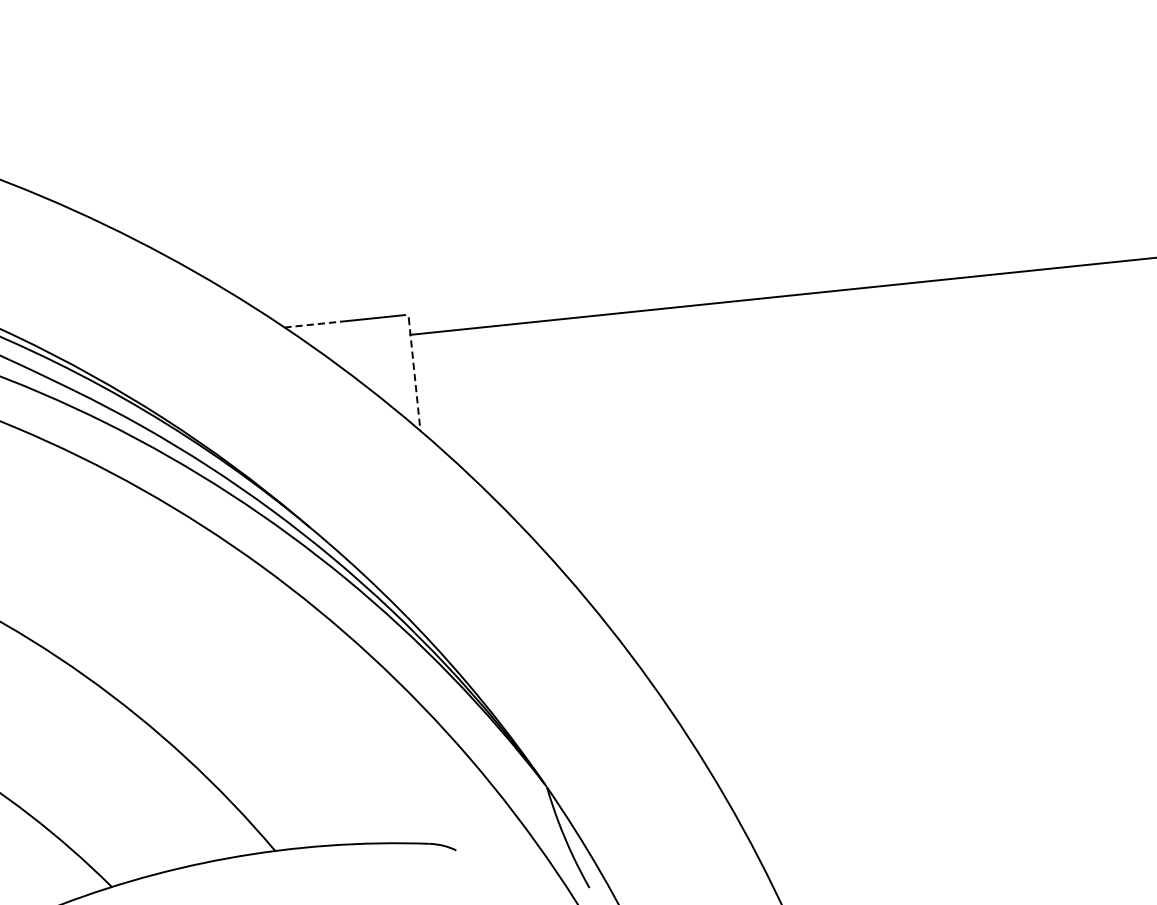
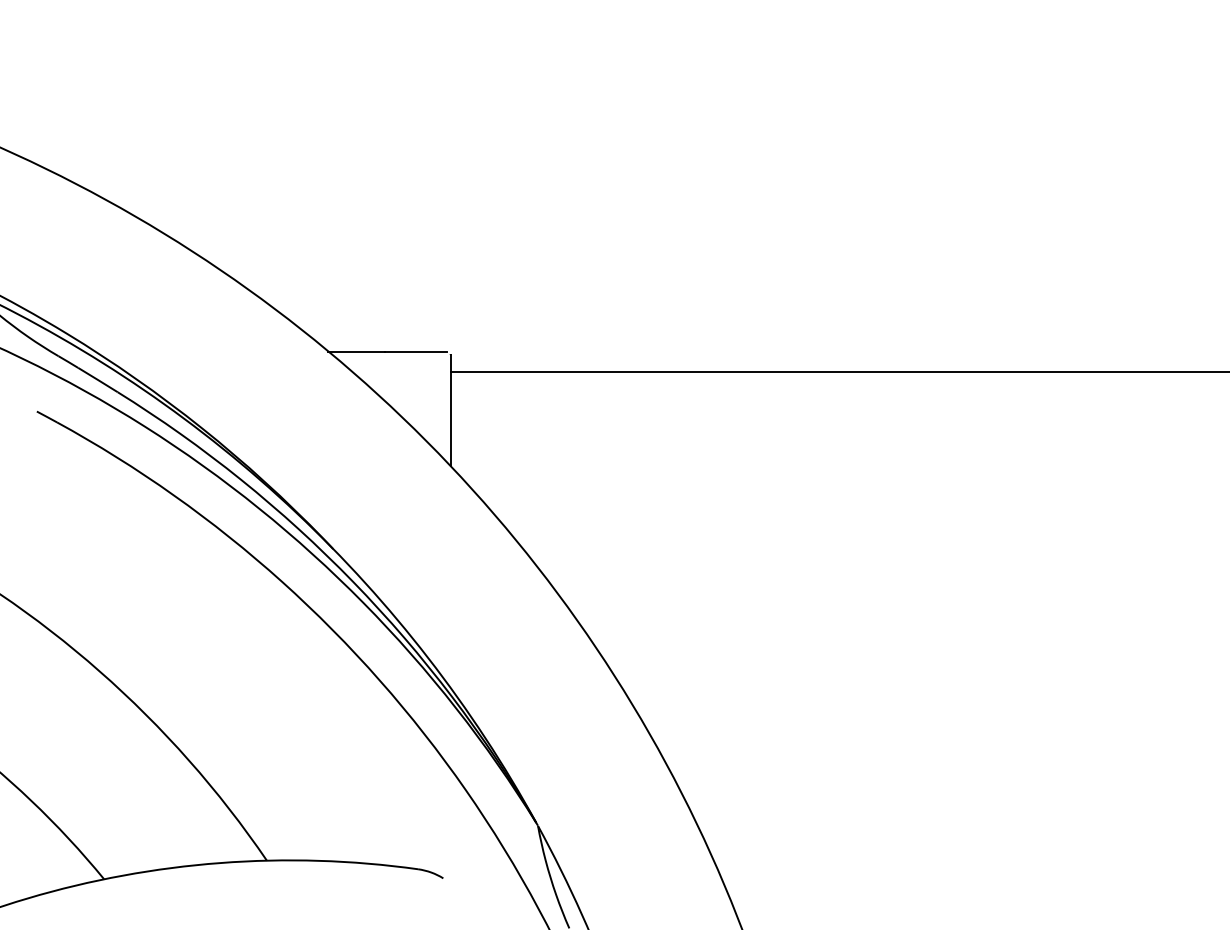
line: (313, 324) -> (357, 351), dashed -> solid
line: (414, 374) -> (450, 410), dashed -> solid

